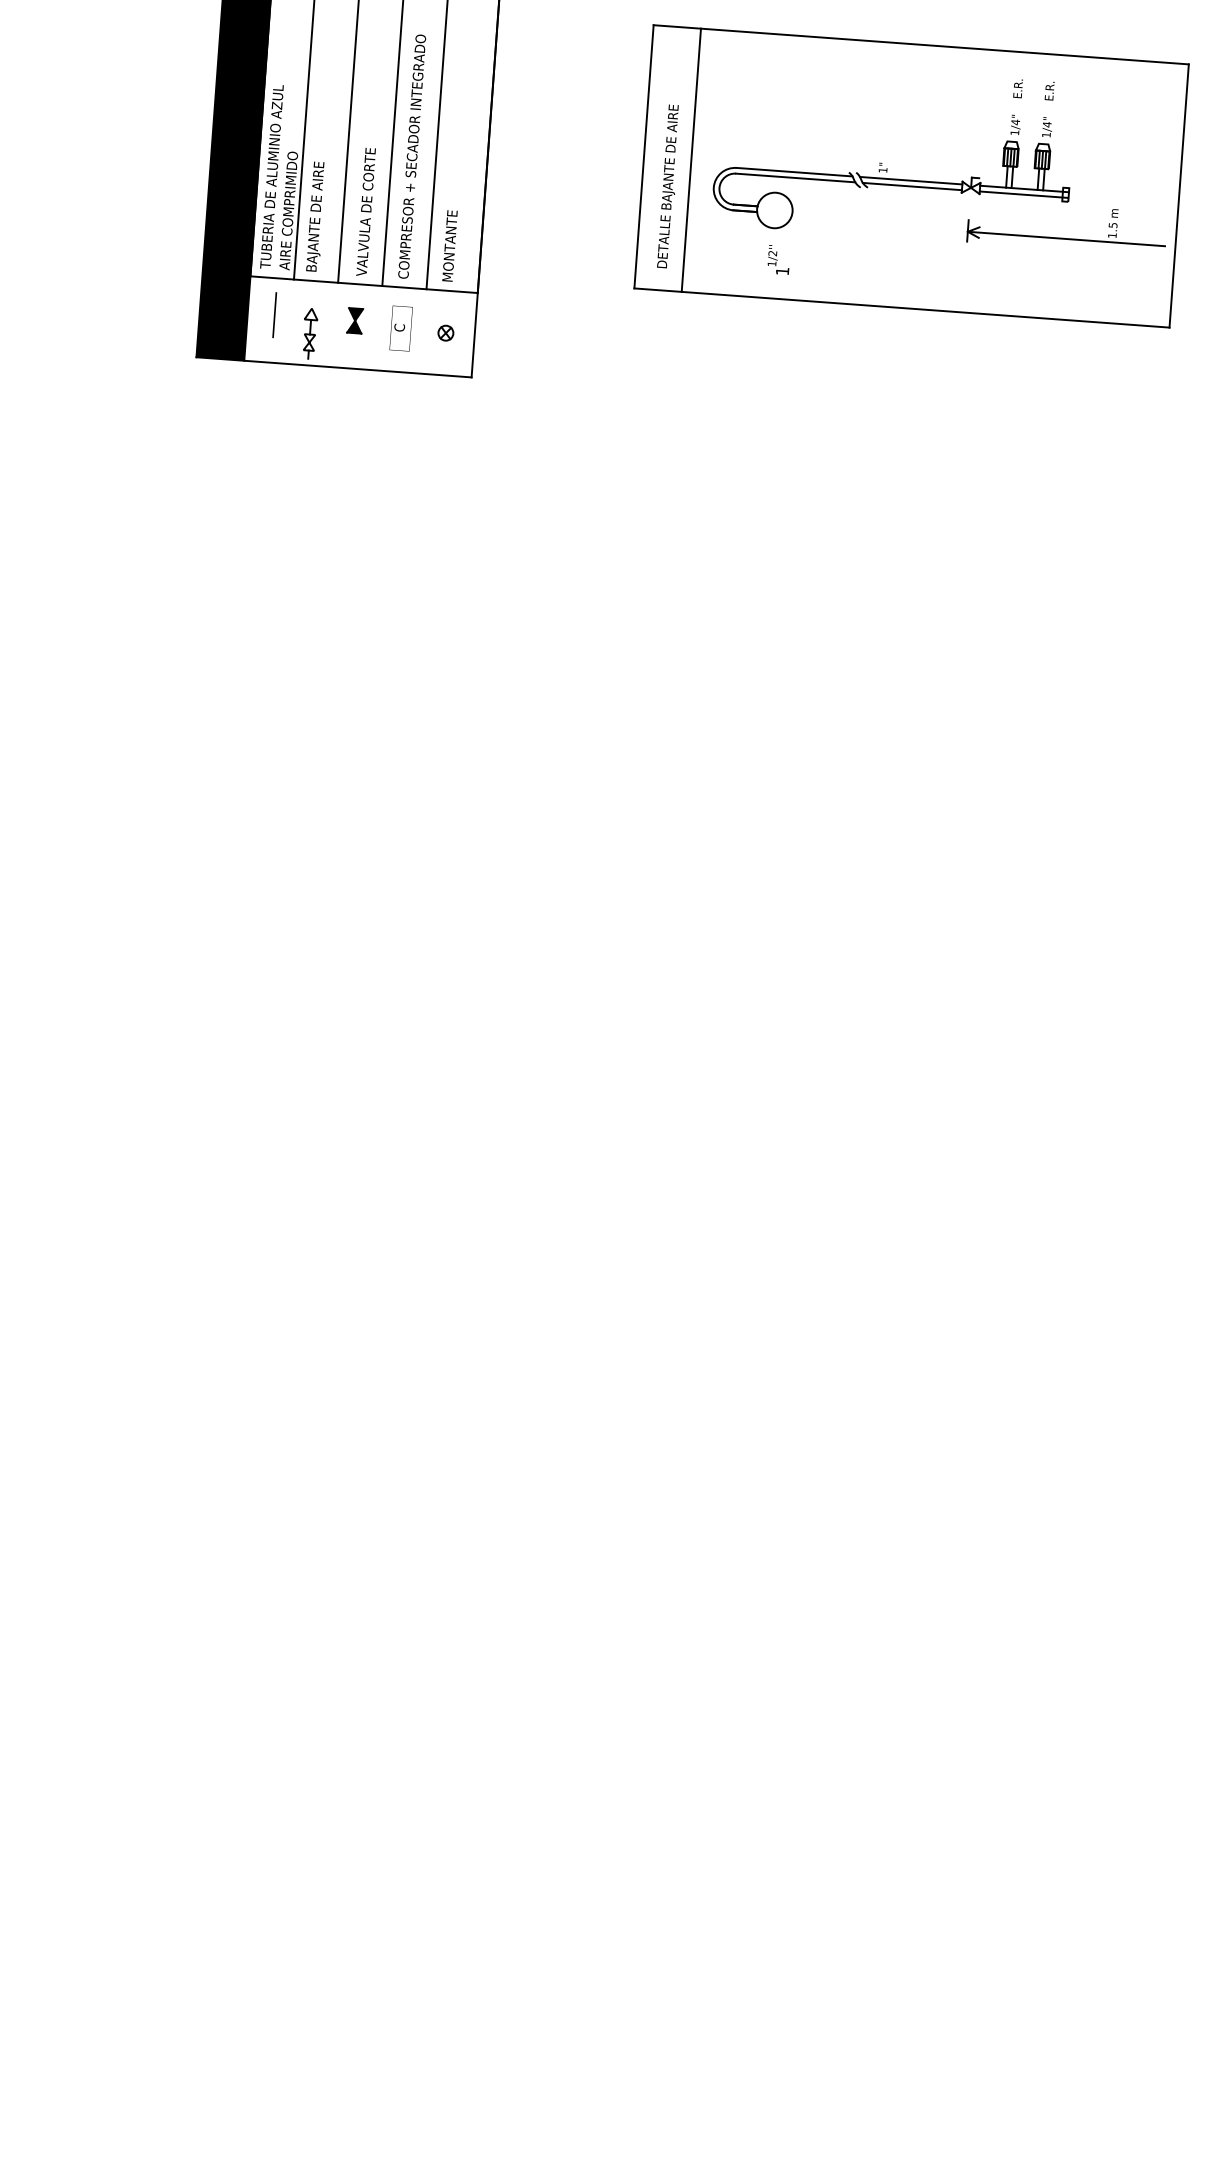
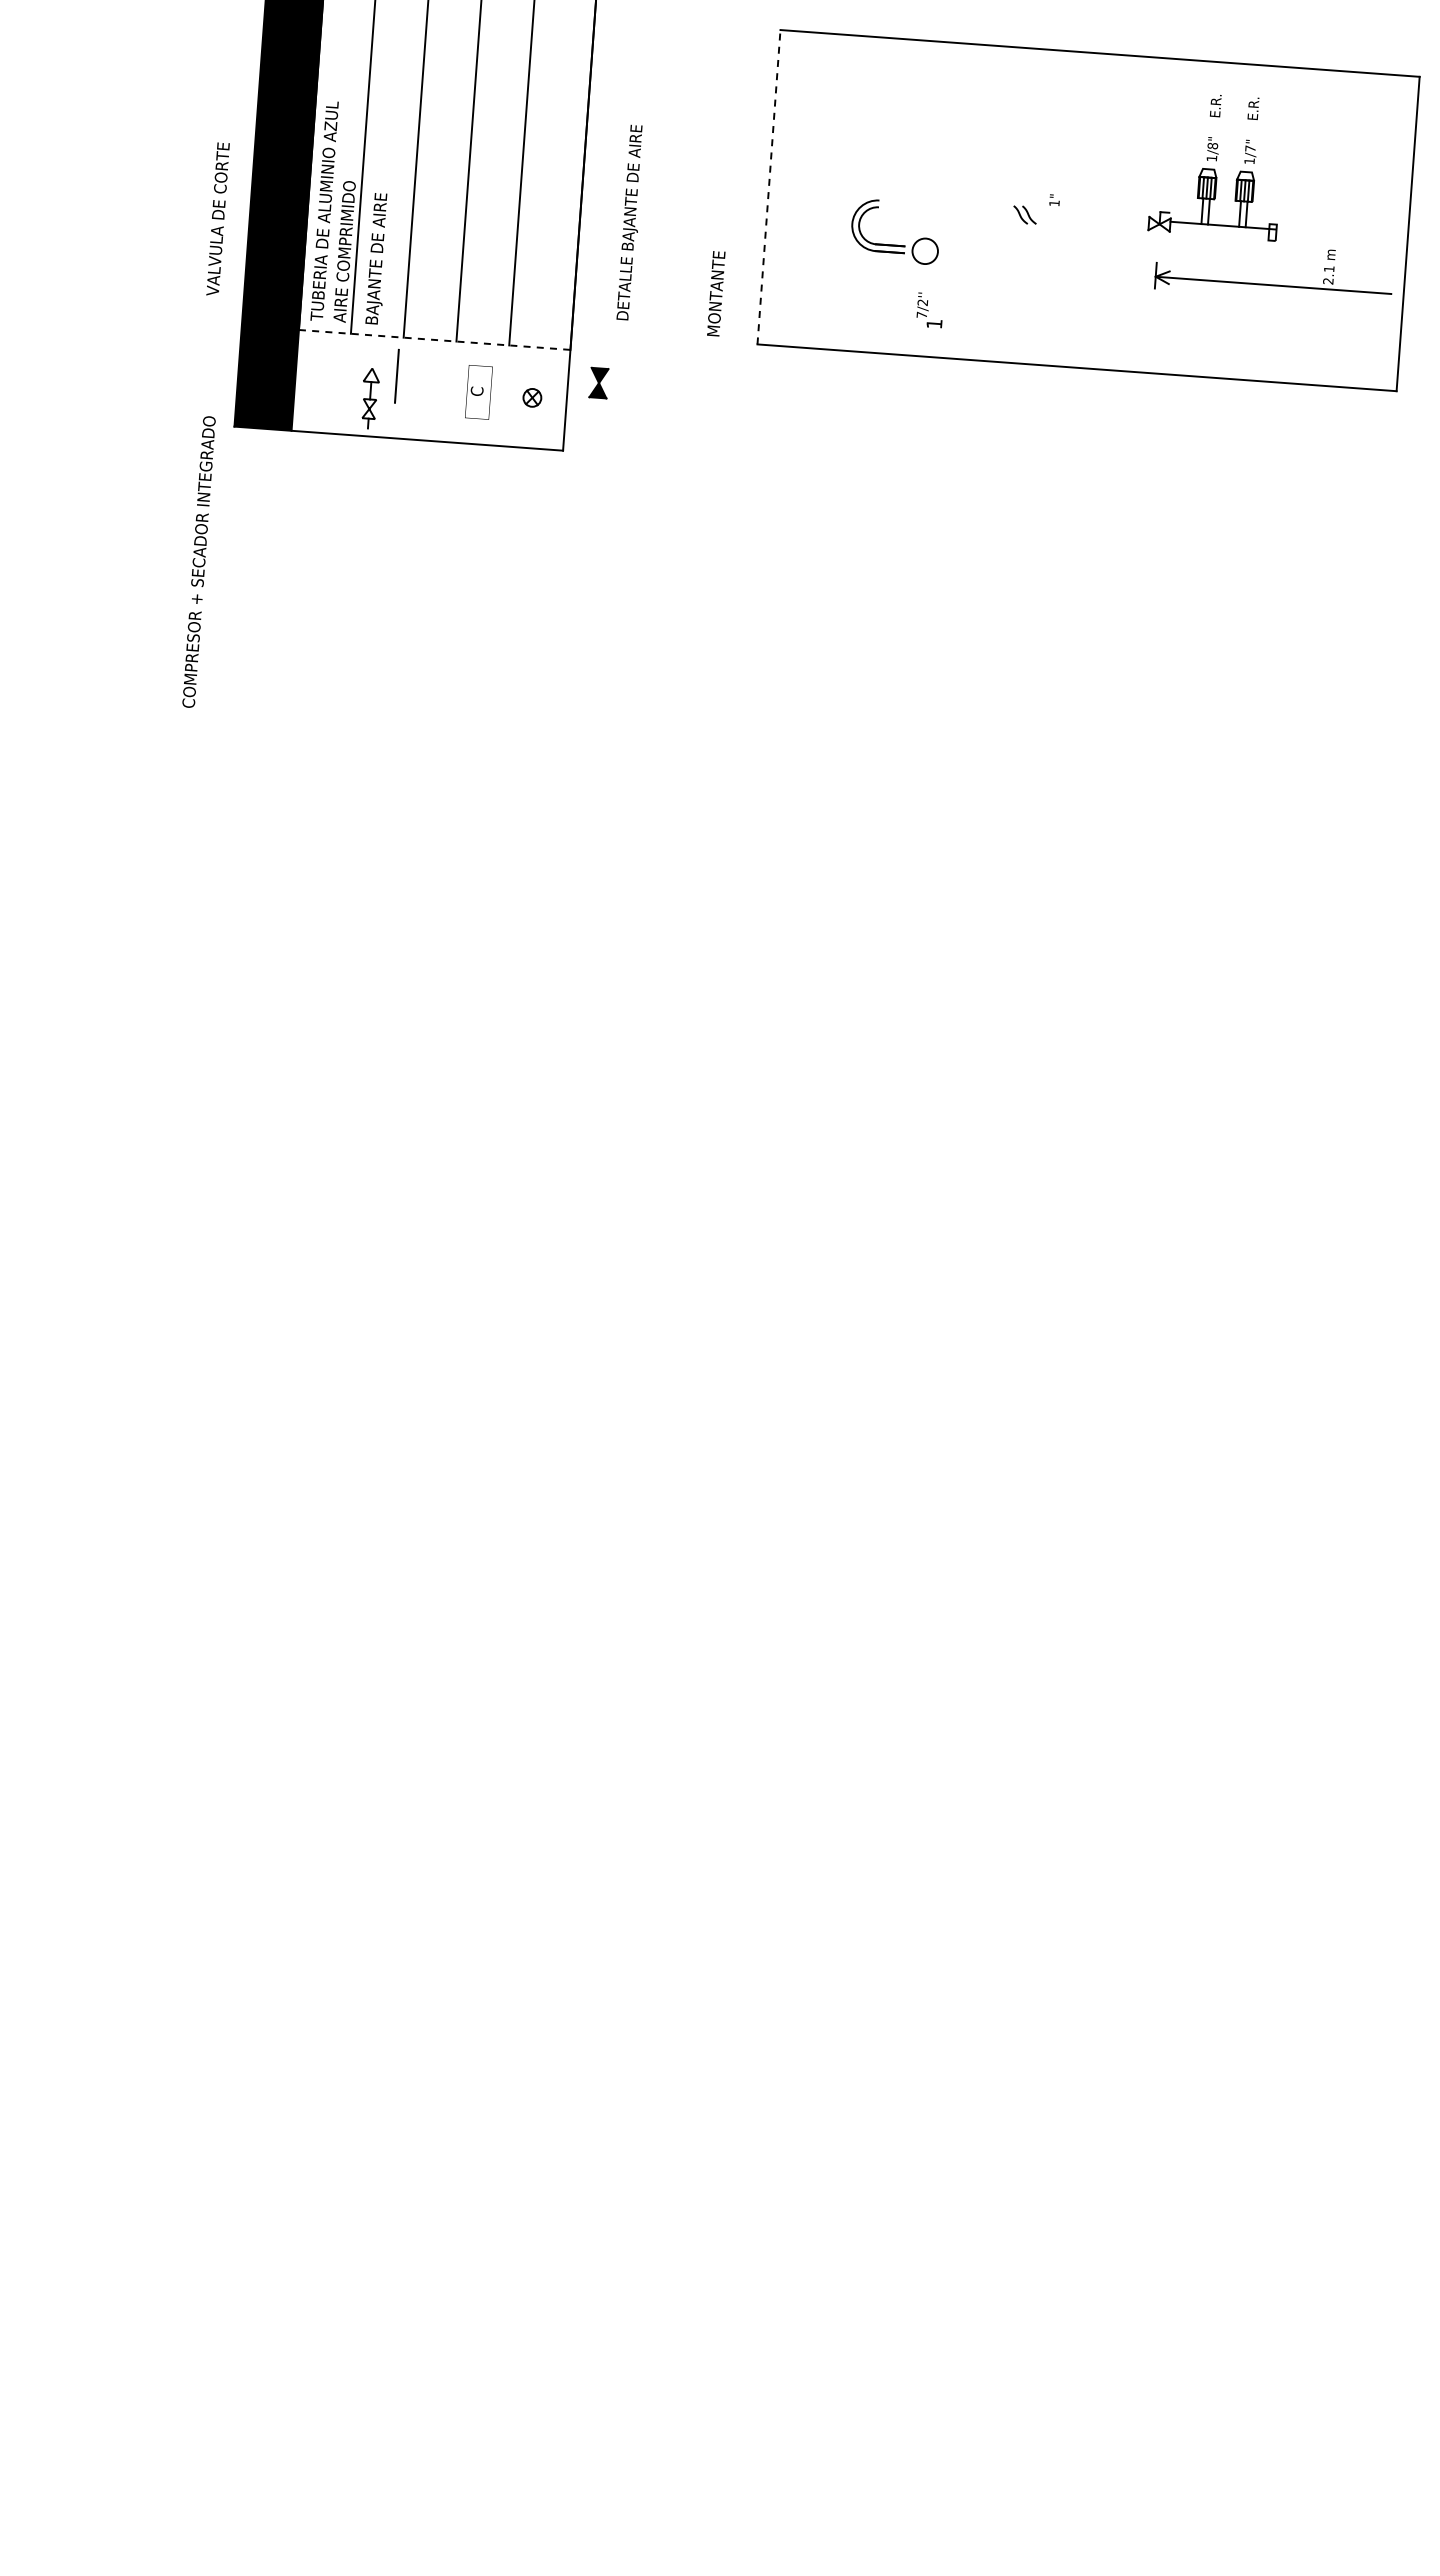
text: (1015, 121) -> (1212, 145), 1/4" -> 1/8"
text: (1047, 124) -> (1250, 148), 1/4" -> 1/7"
text: (411, 156) -> (198, 561), moved
line: (643, 157) -> (768, 187), solid -> dashed
line: (691, 160) -> (825, 191), removed
line: (794, 172) -> (948, 205), removed
line: (795, 177) -> (949, 212), removed
line: (910, 180) -> (1087, 215), removed
text: (667, 186) -> (629, 222), moved
line: (912, 186) -> (1089, 222), removed
line: (1023, 194) -> (1222, 232), removed
circle: (775, 210) -> (925, 251), size x0.6
text: (365, 211) -> (217, 218), moved
text: (1112, 230) -> (1328, 275), 1.5 -> 2.1
text: (450, 245) -> (716, 293), moved
text: (771, 263) -> (921, 314), 1/2'' -> 7/2''
line: (364, 284) -> (435, 339), solid -> dashed
line: (274, 314) -> (396, 375), moved
part: (354, 320) -> (598, 382), moved

